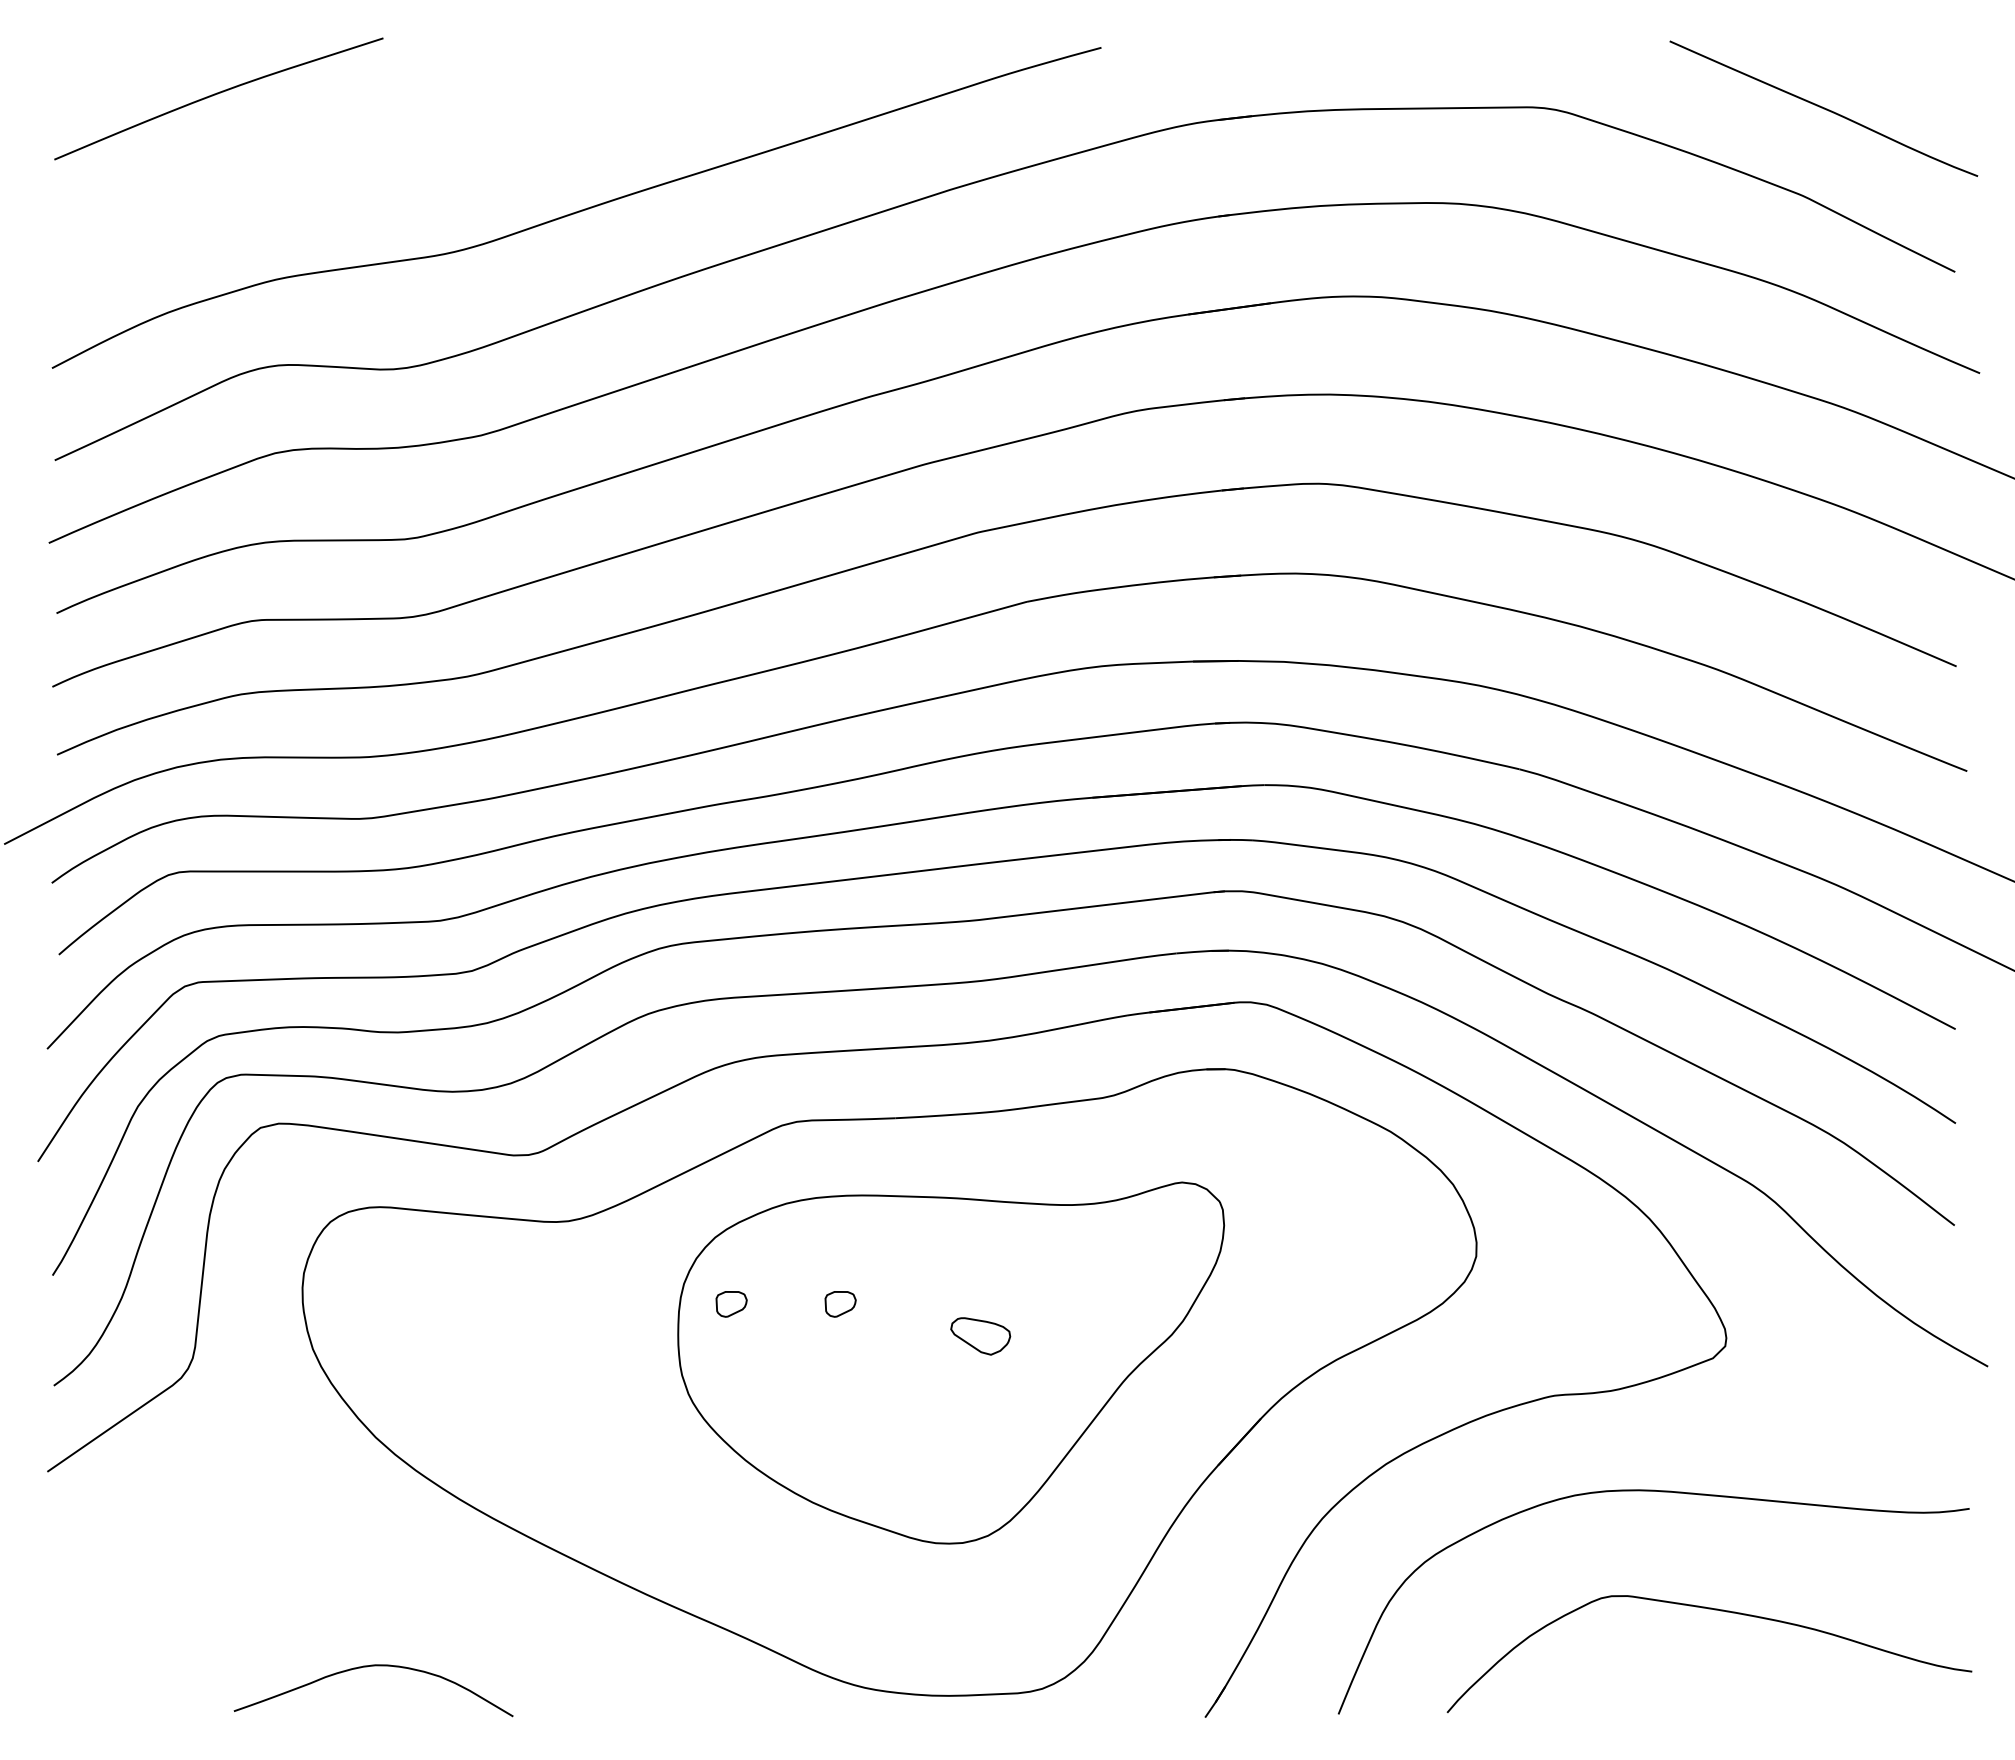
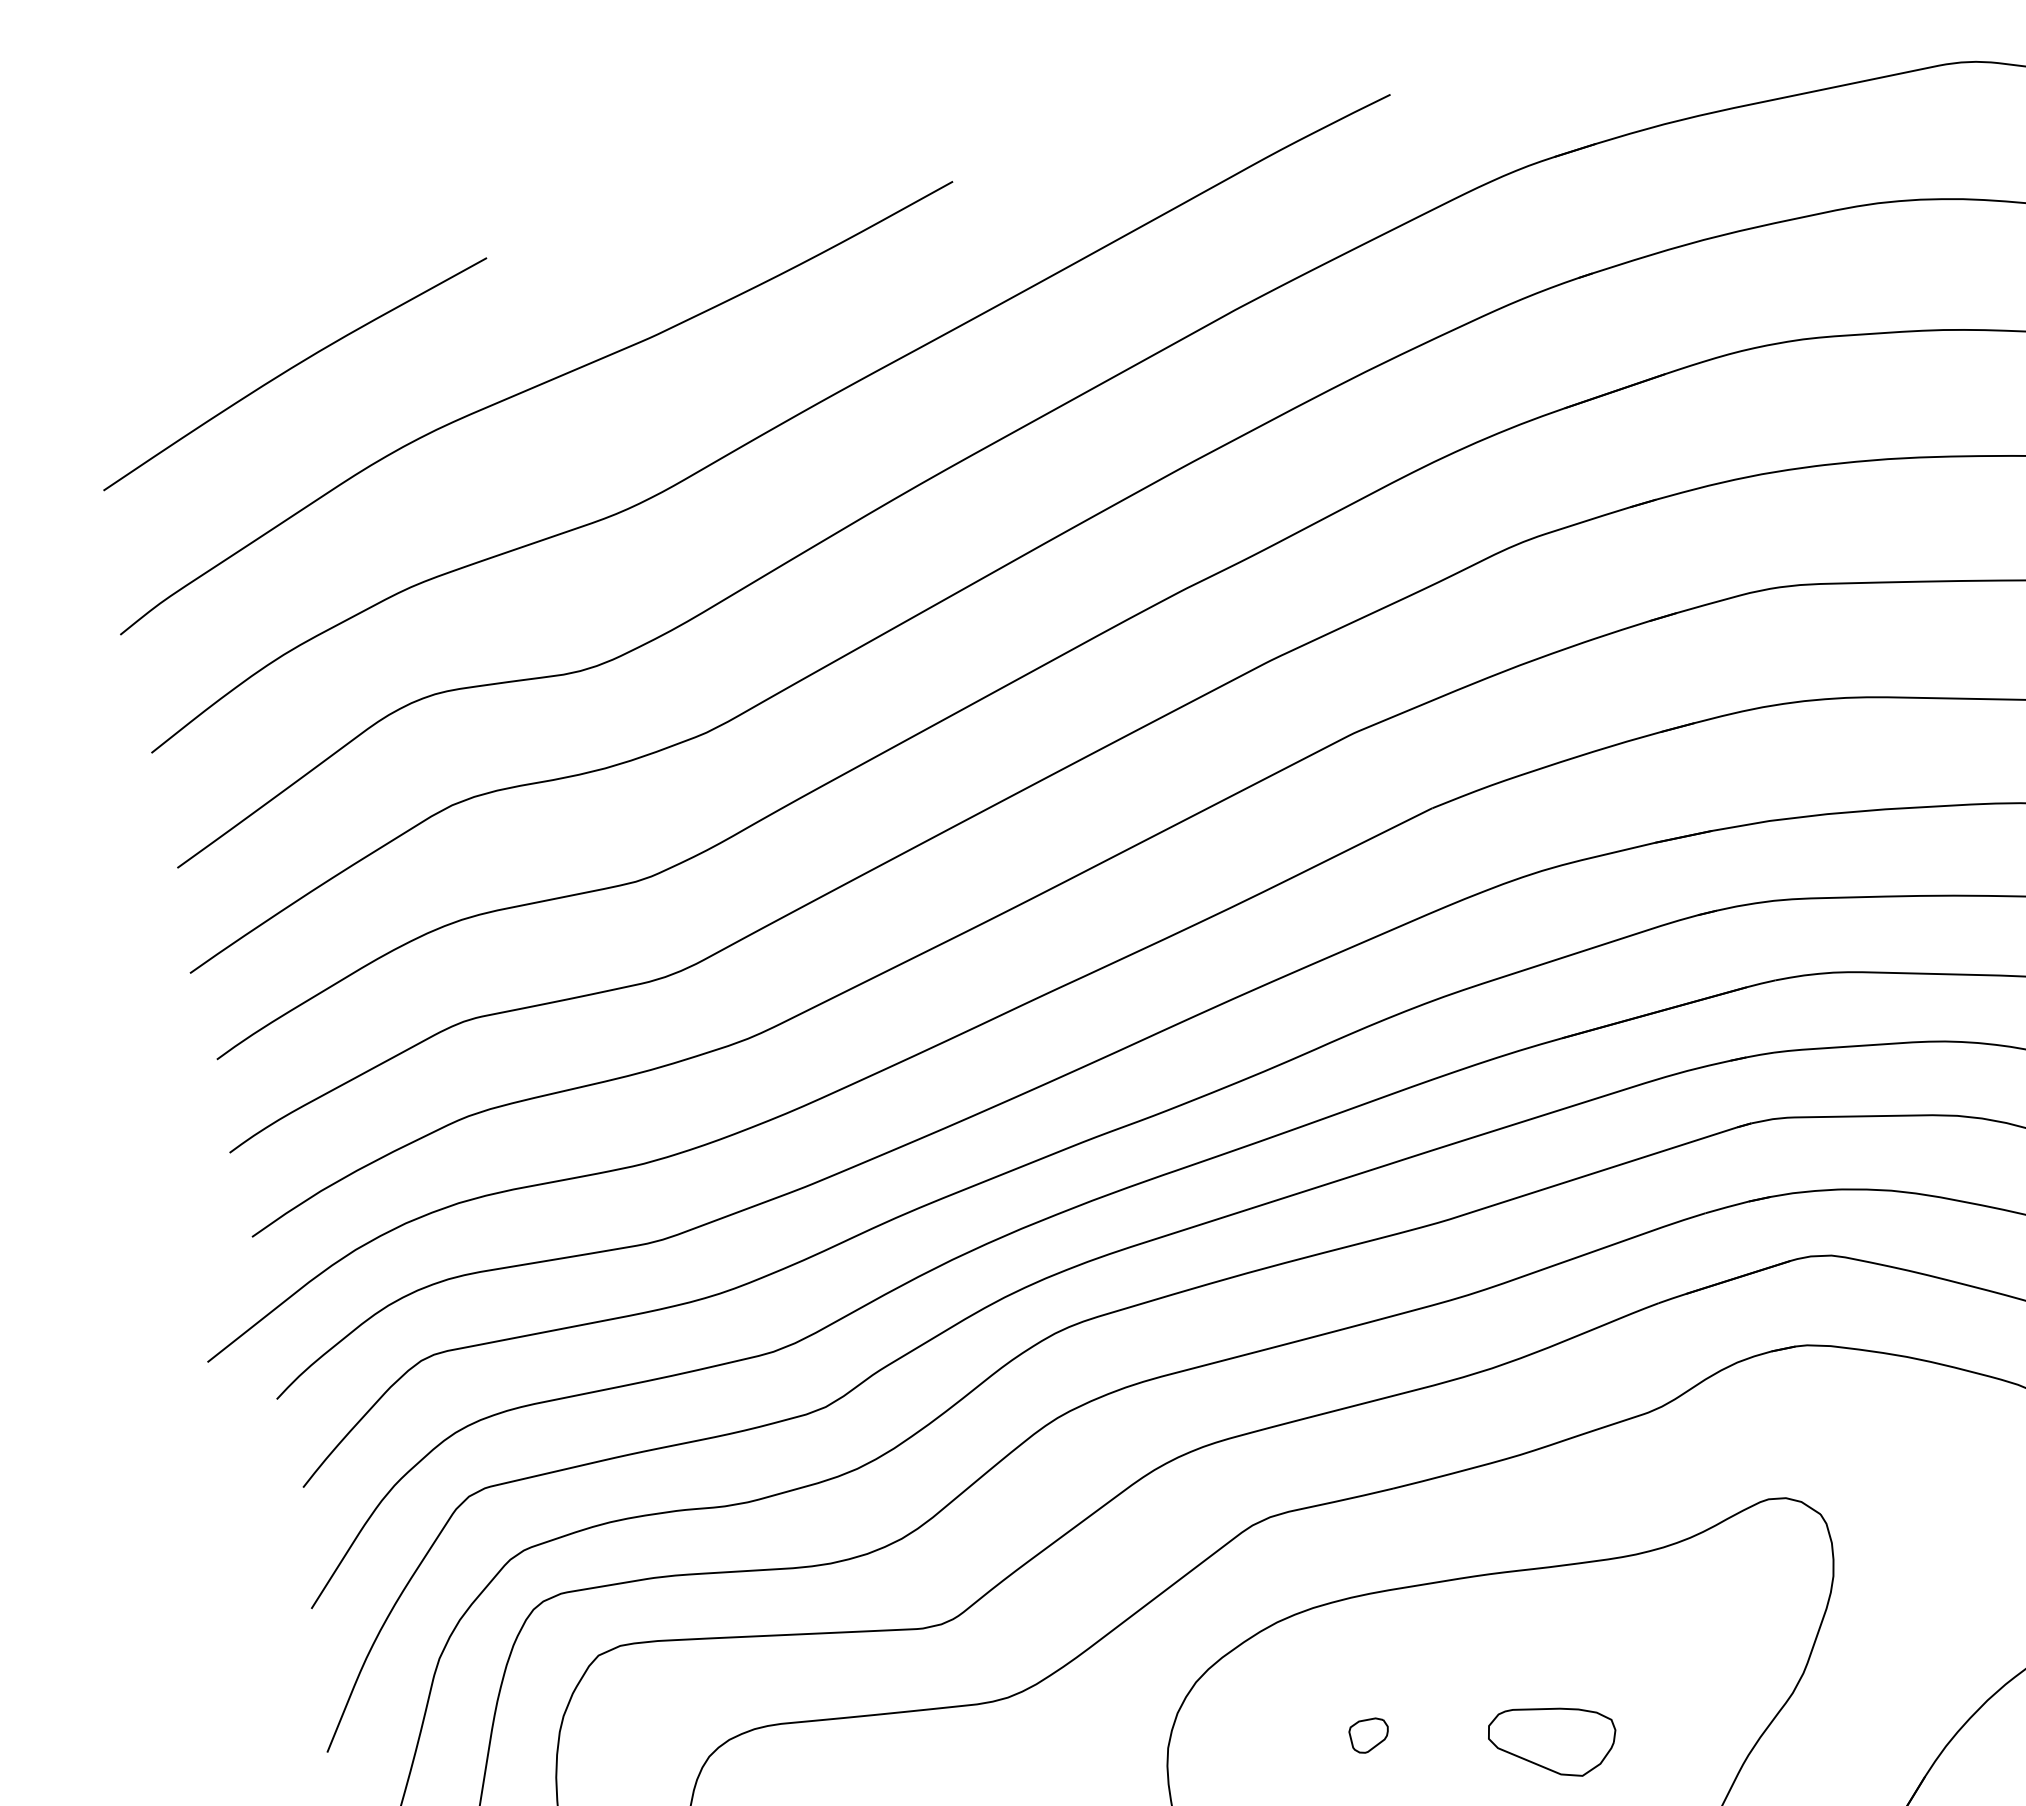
curve: (397, 146) -> (530, 390), added
part: (731, 1304) -> (1232, 1762), removed
part: (980, 1336) -> (1553, 1741), size x1.67

